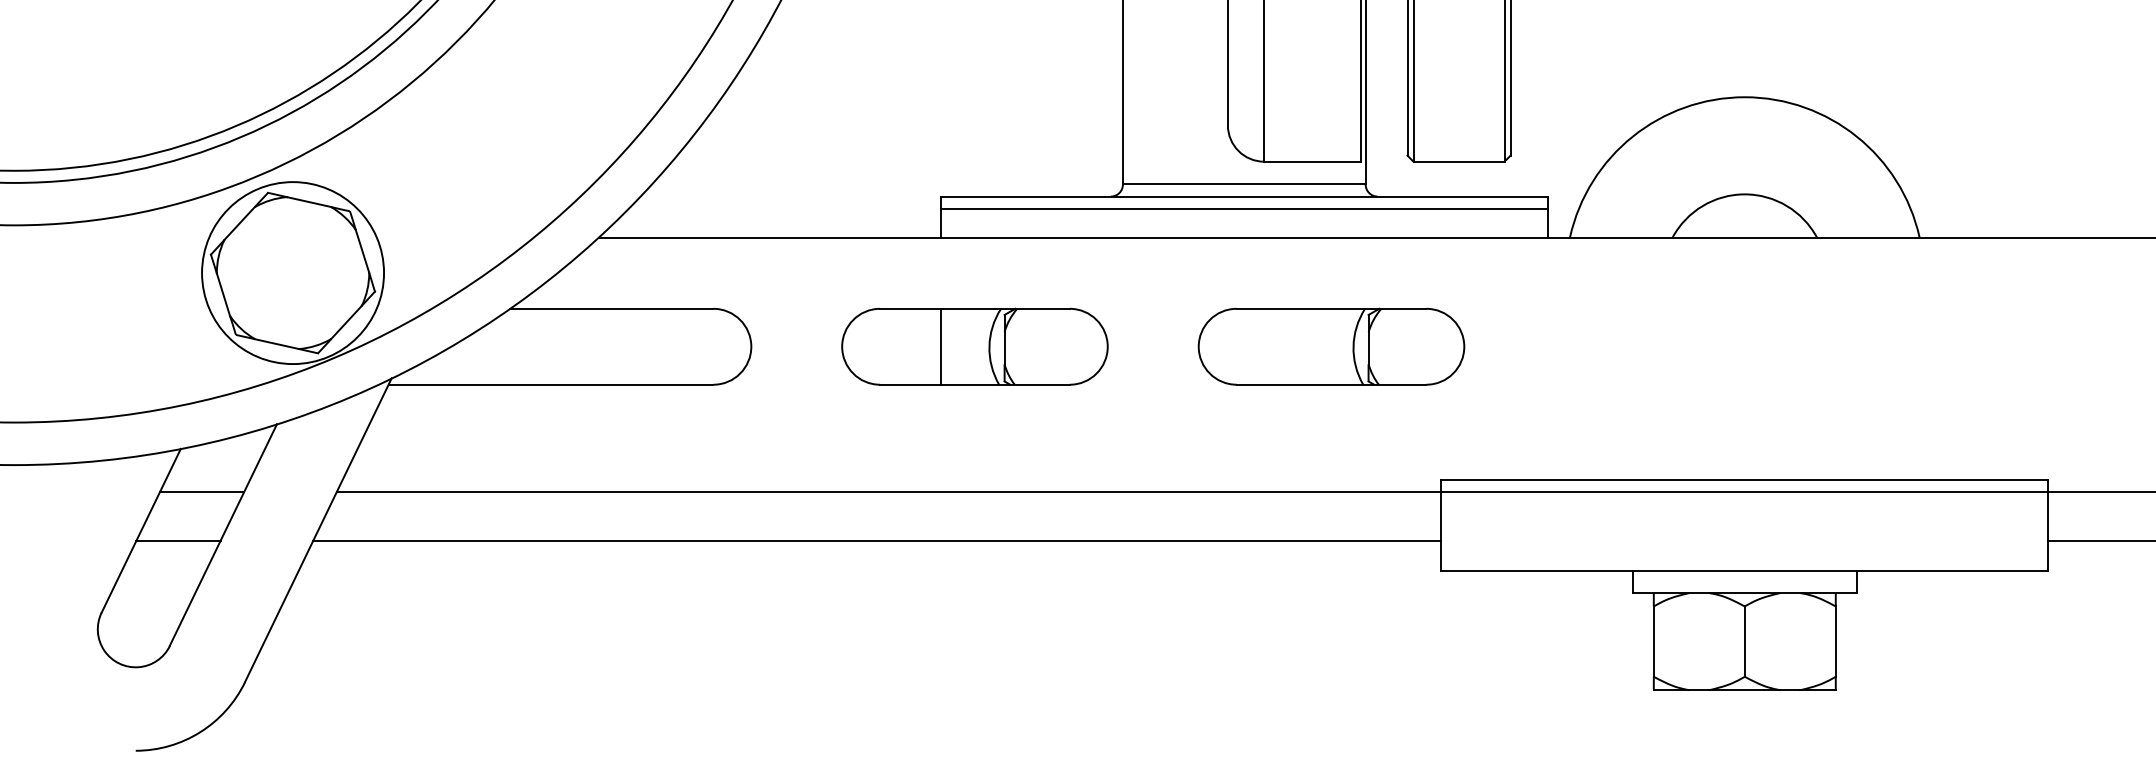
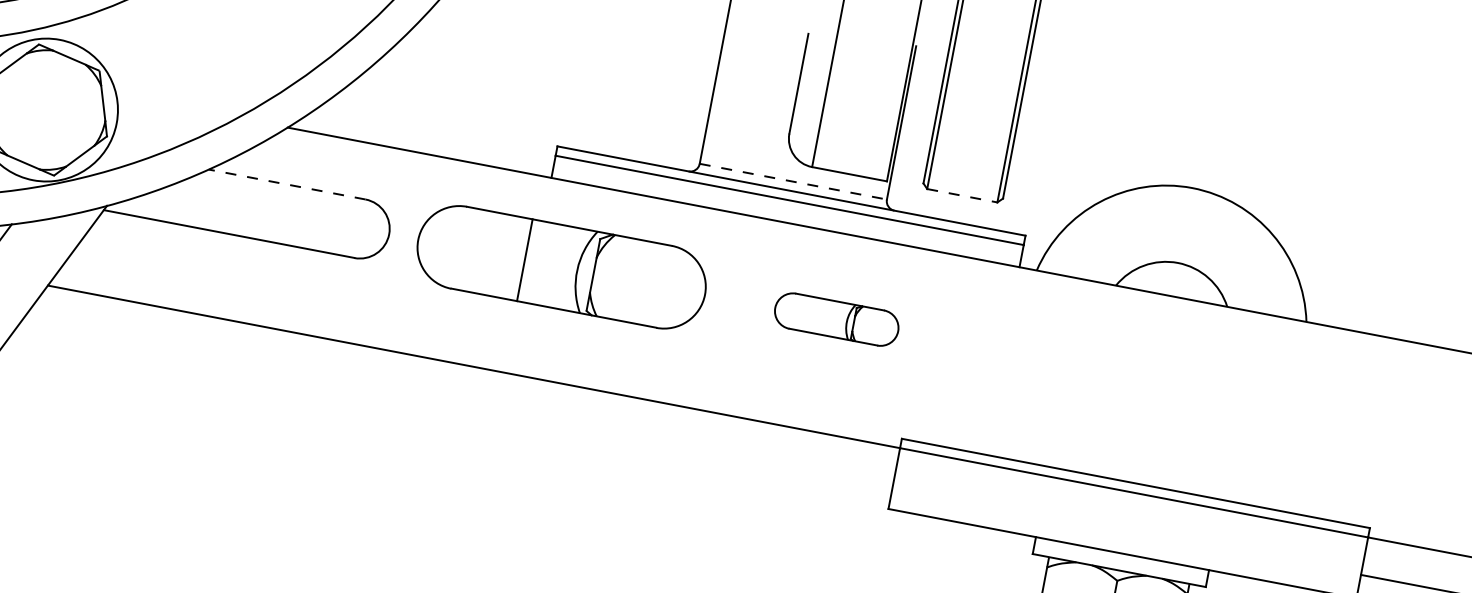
line: (1459, 161) -> (962, 195), solid -> dashed
line: (1244, 184) -> (793, 181), solid -> dashed
line: (611, 308) -> (286, 184), solid -> dashed
part: (974, 346) -> (561, 266), size x1.4
part: (1331, 346) -> (836, 319), size x0.6
line: (877, 540) -> (458, 402), removed

